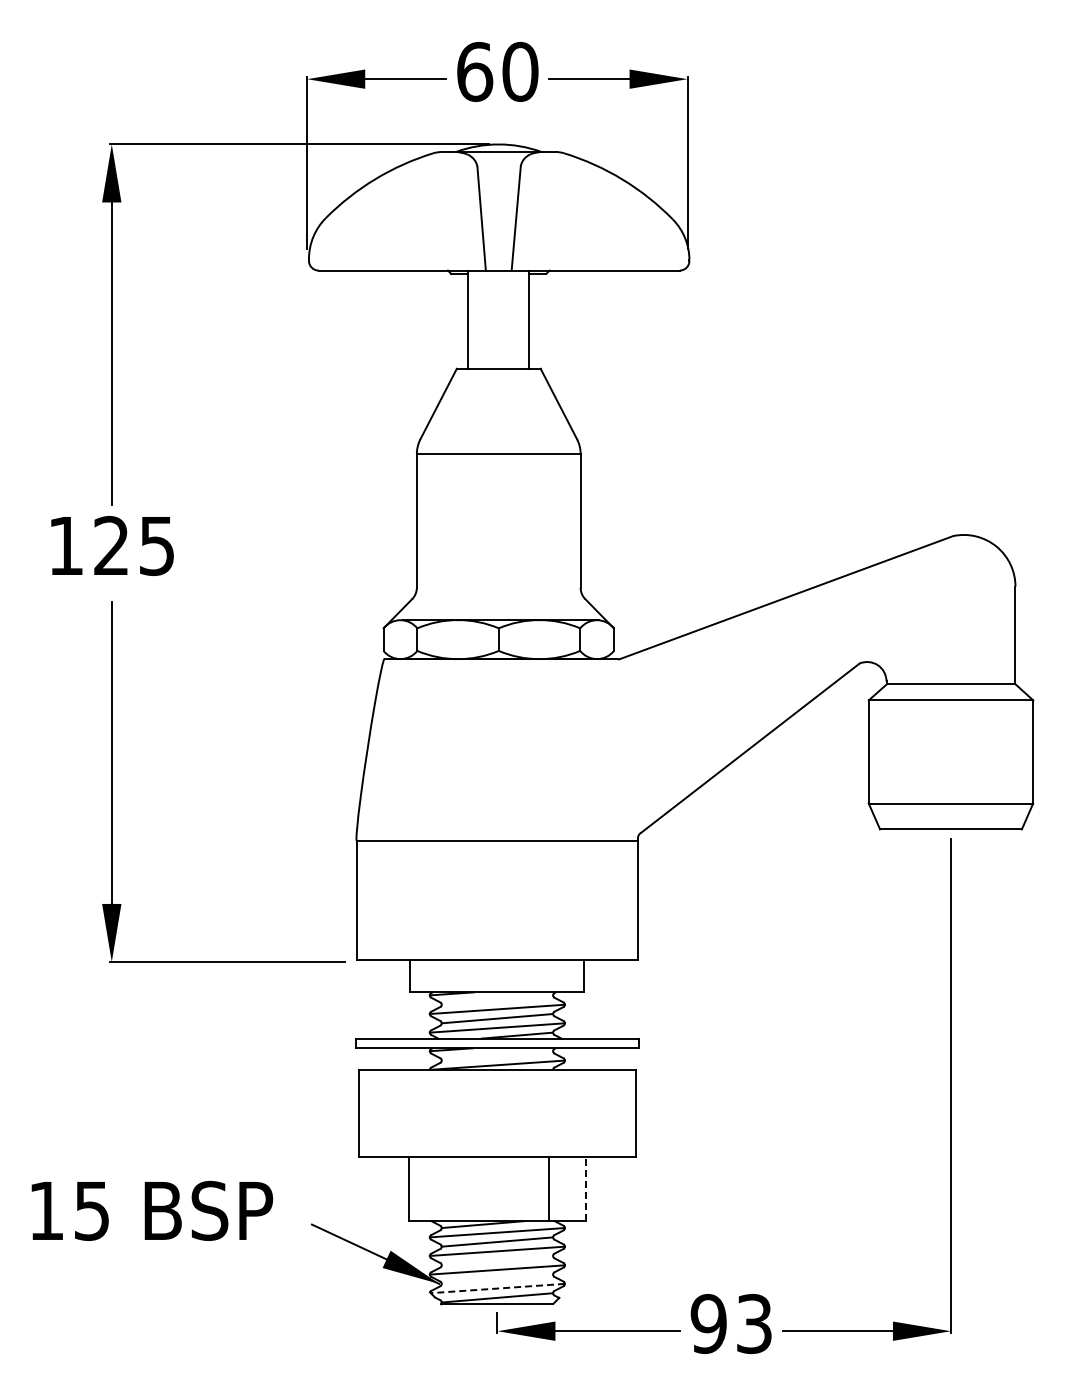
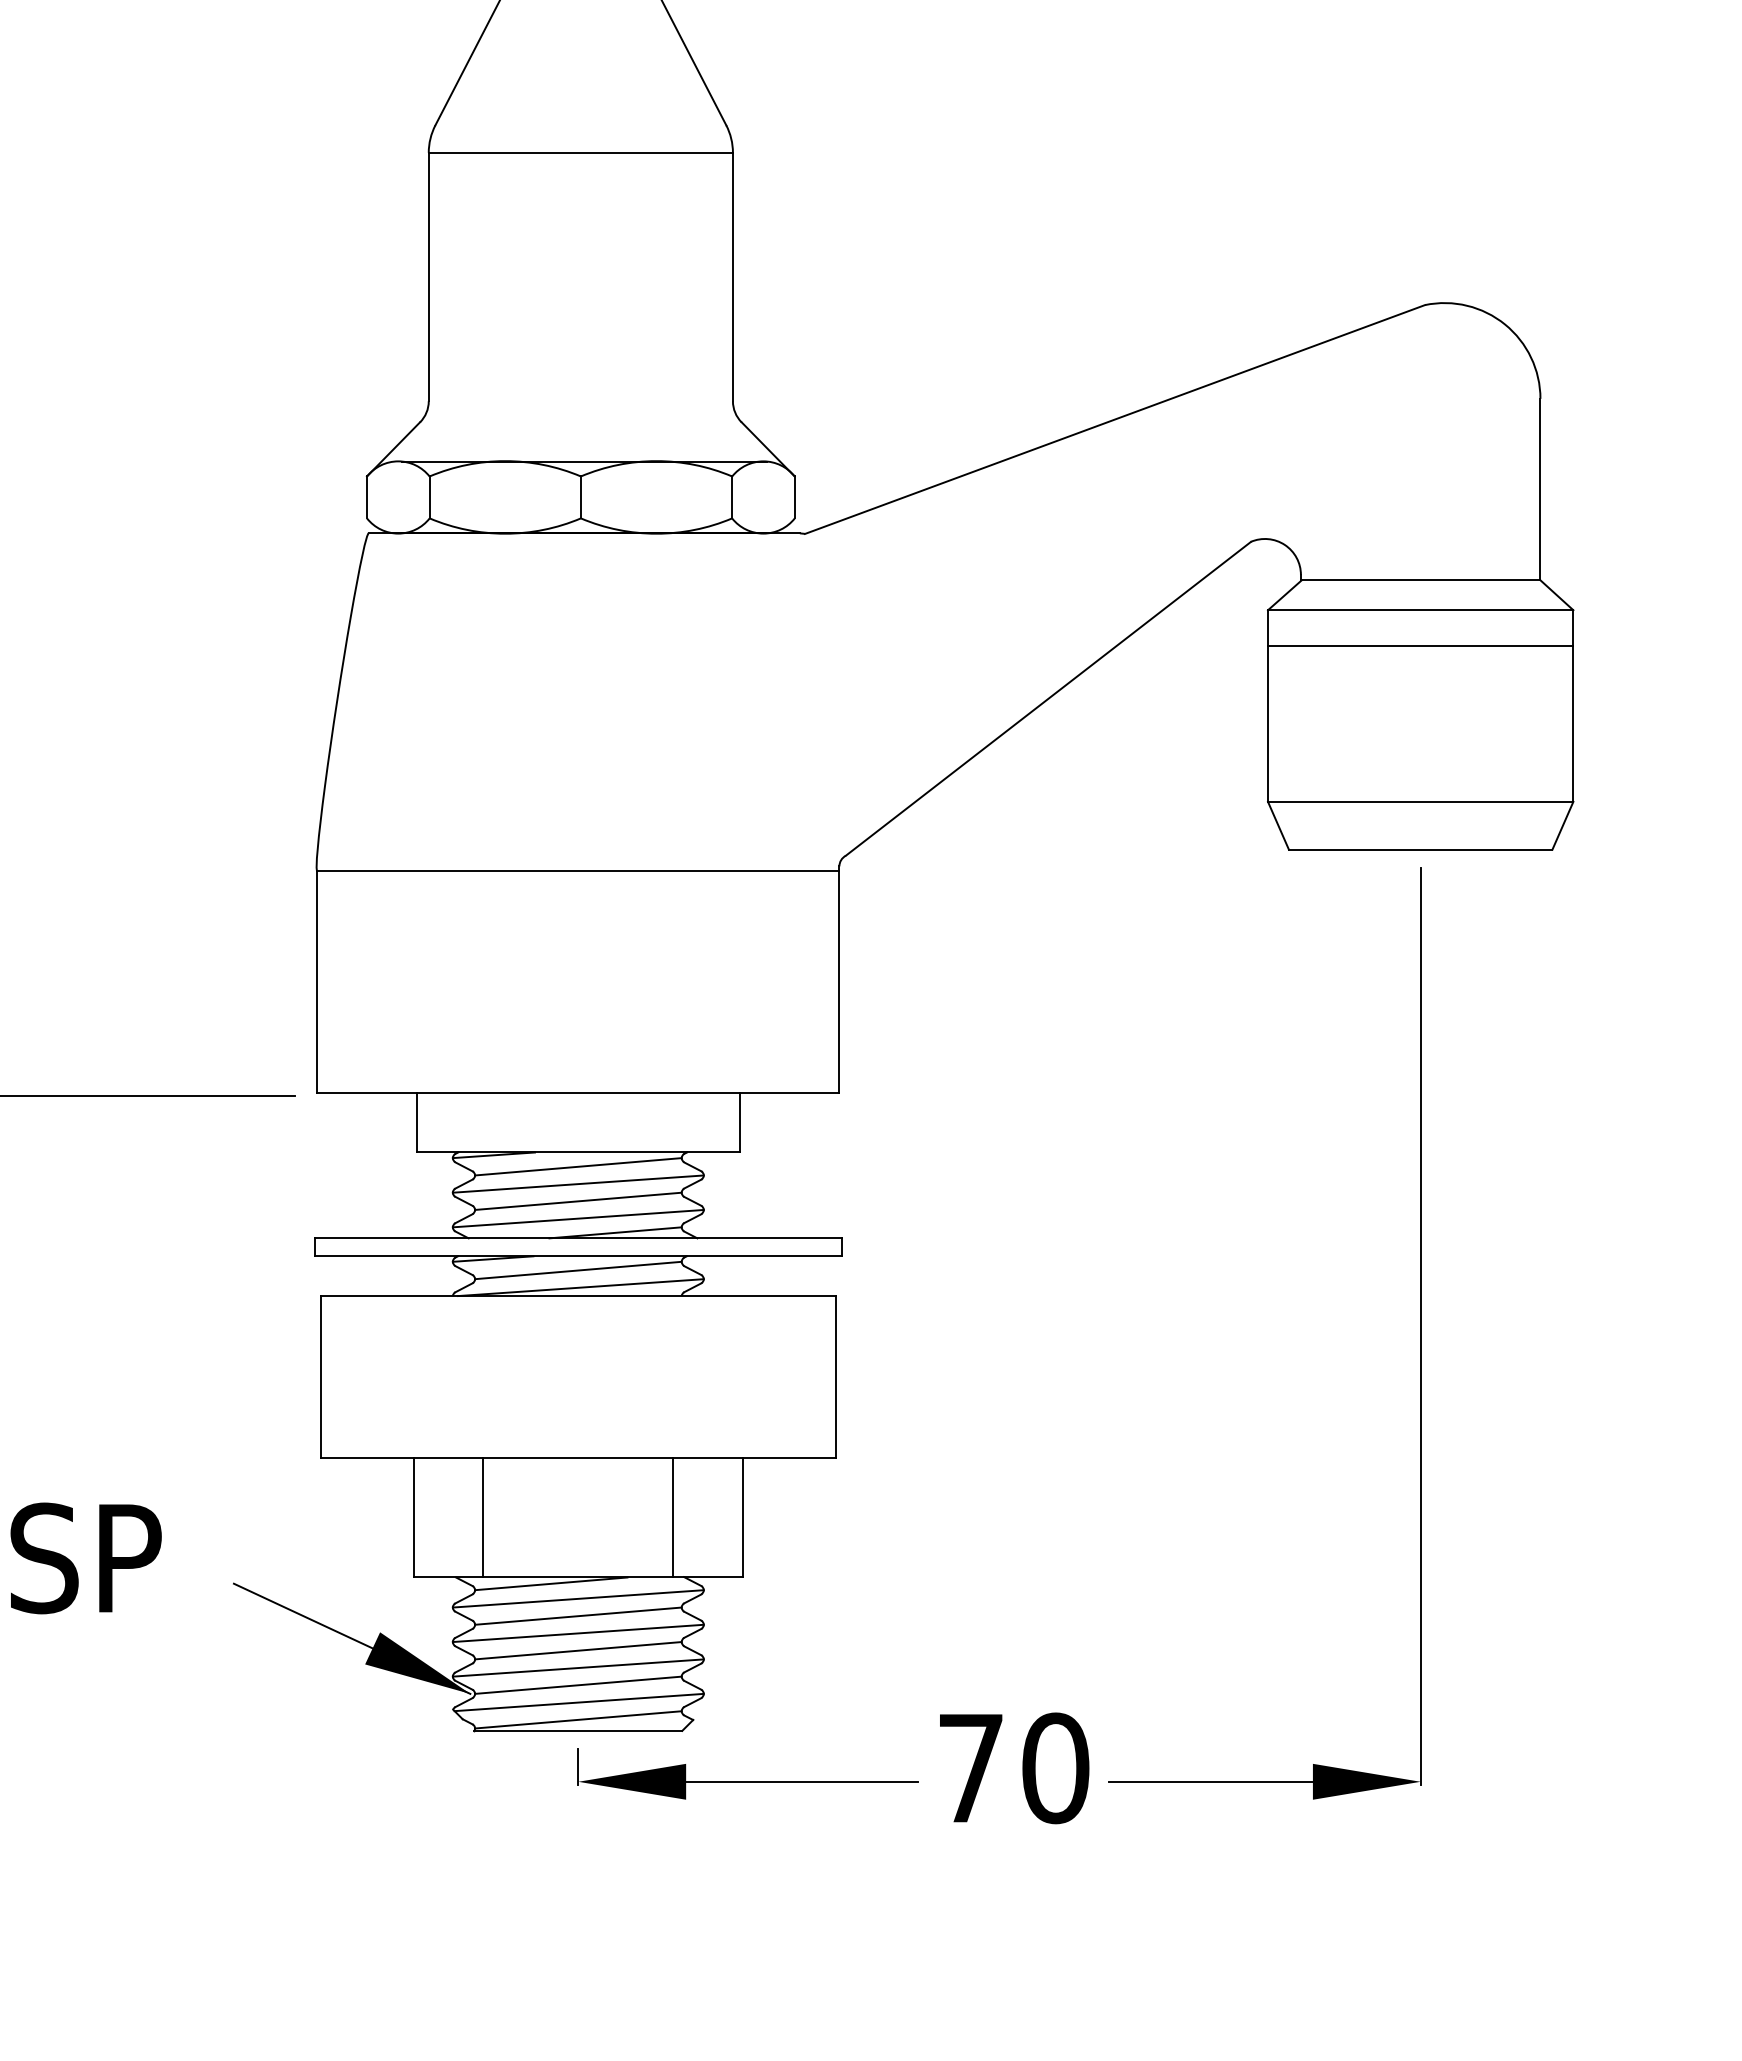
line: (950, 719) -> (1419, 645), added
line: (497, 999) -> (578, 1165), added
line: (497, 1055) -> (578, 1269), added
line: (446, 1188) -> (483, 1516), added
line: (586, 1188) -> (743, 1516), dashed -> solid
line: (497, 1260) -> (578, 1650), added
line: (497, 1278) -> (578, 1683), added
line: (497, 1288) -> (578, 1702), dashed -> solid
text: (731, 1324) -> (1013, 1769), 93 -> 70

